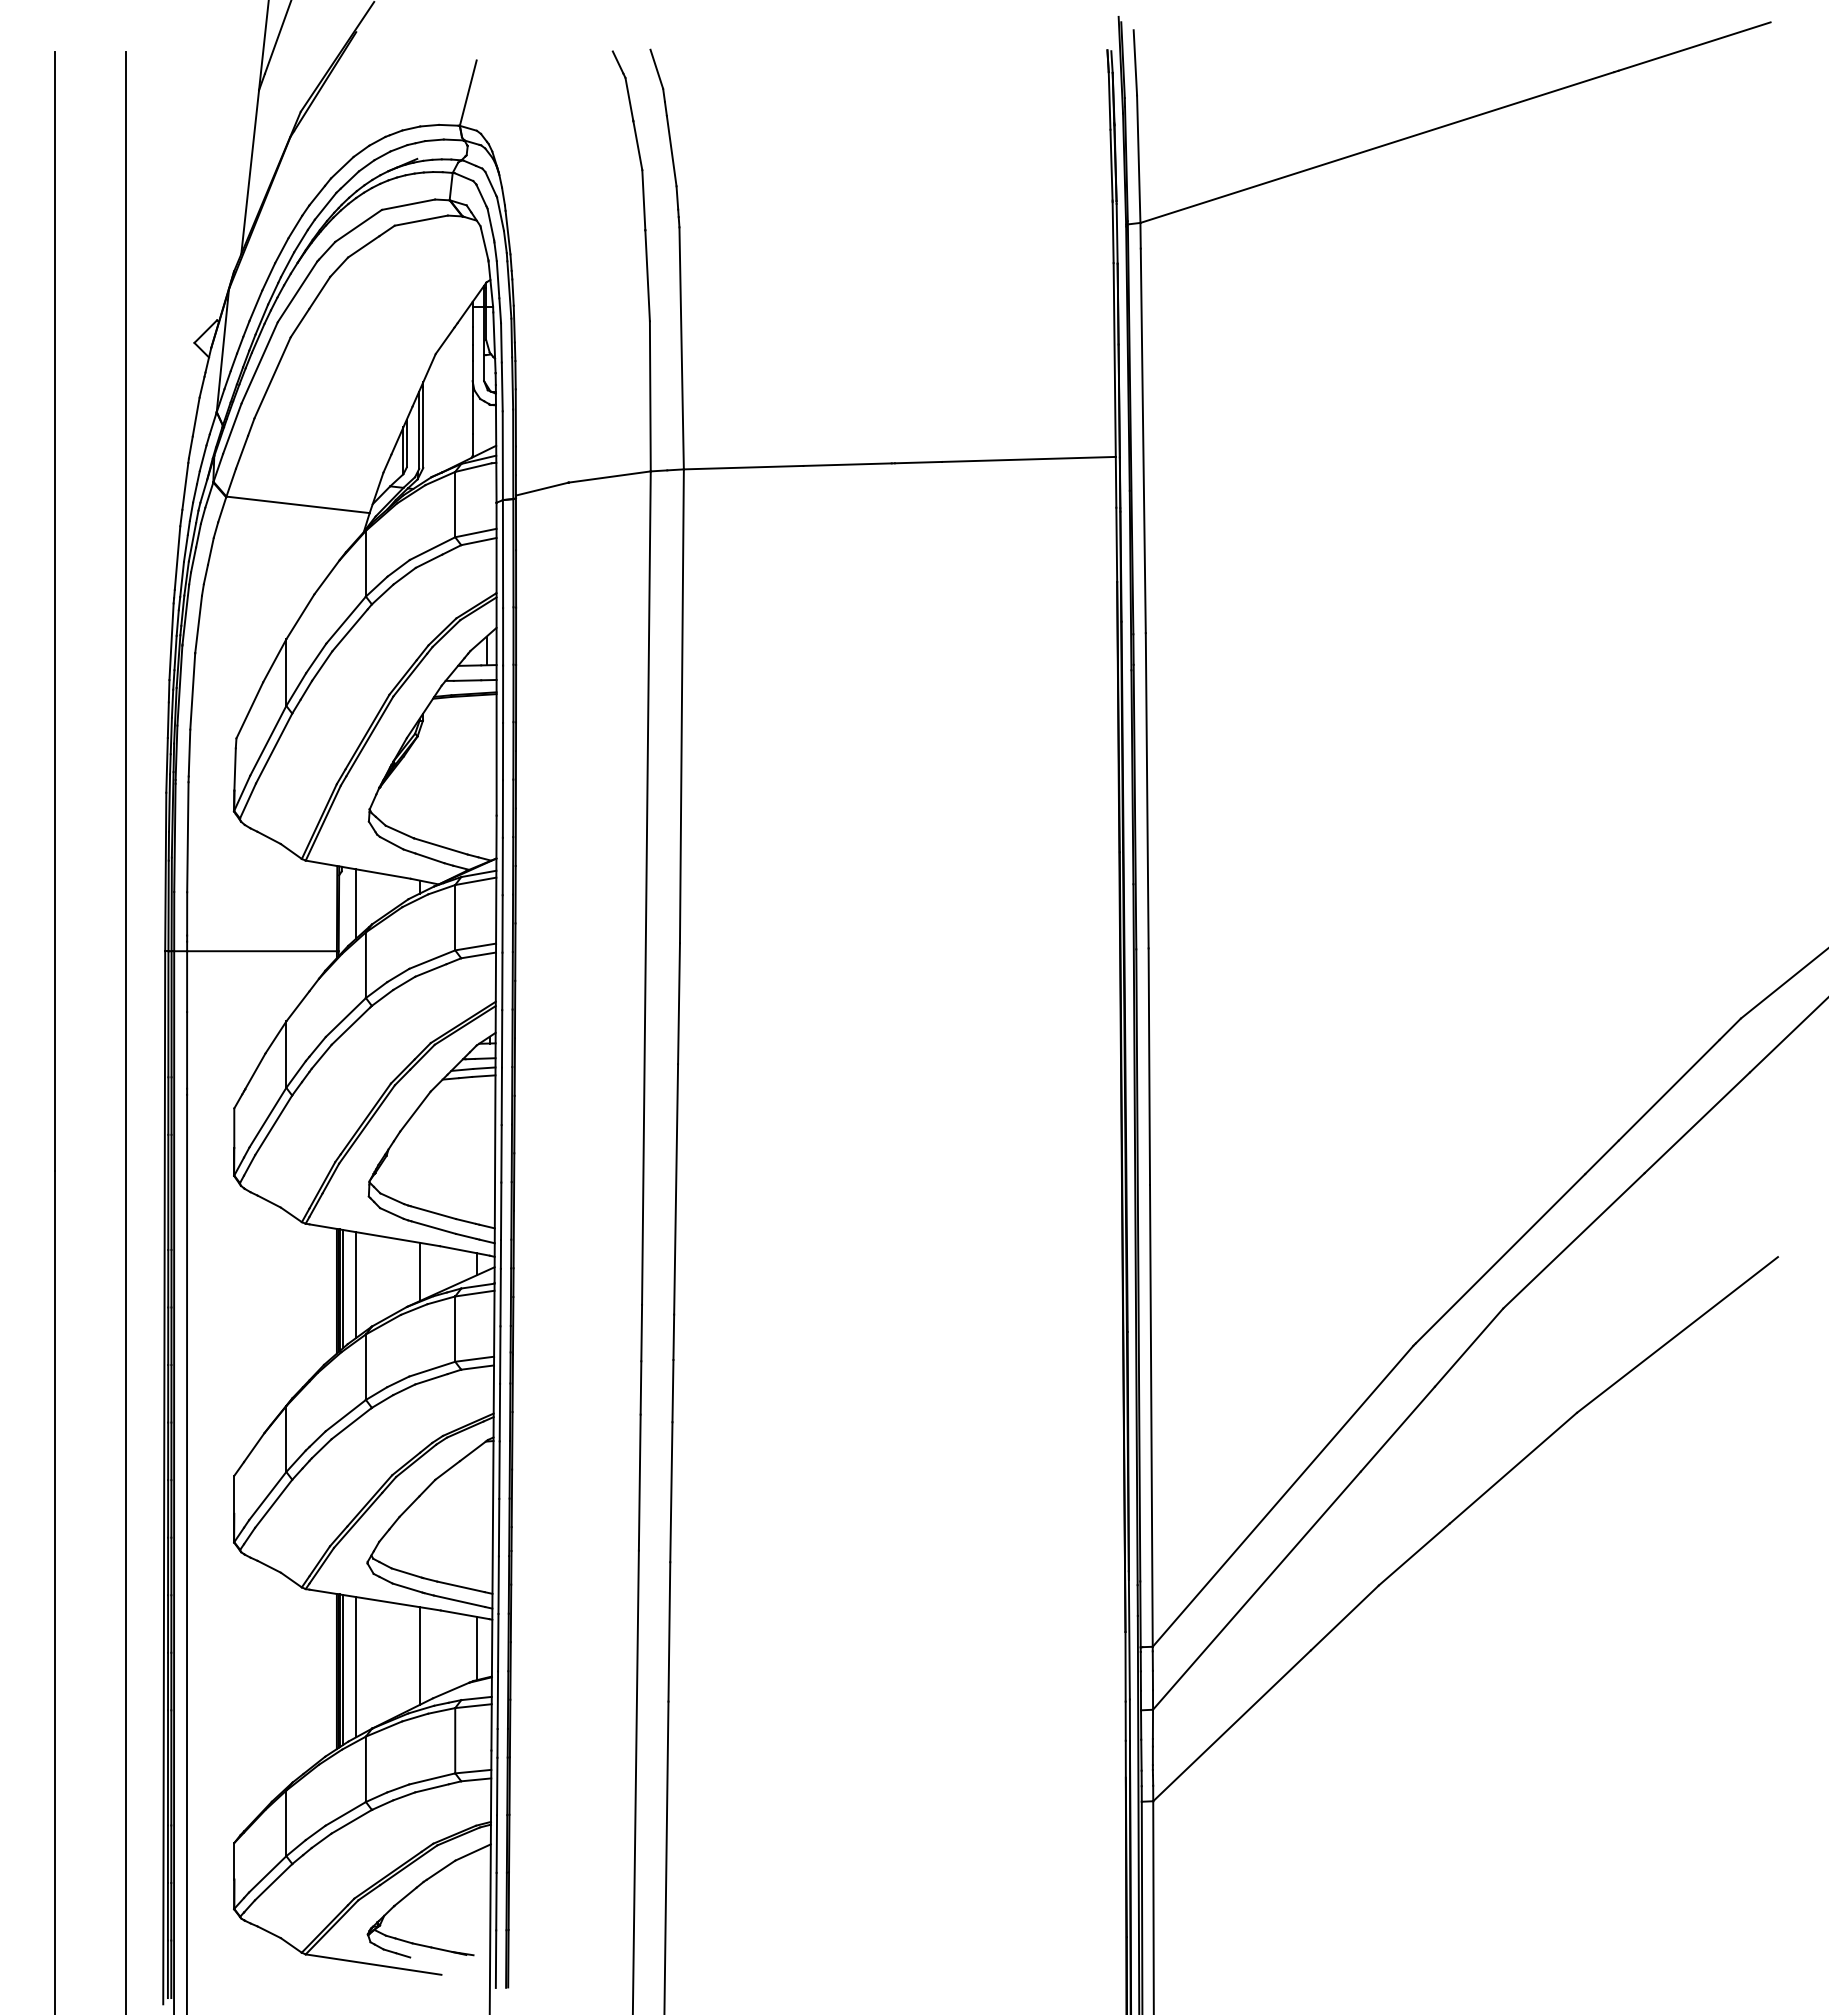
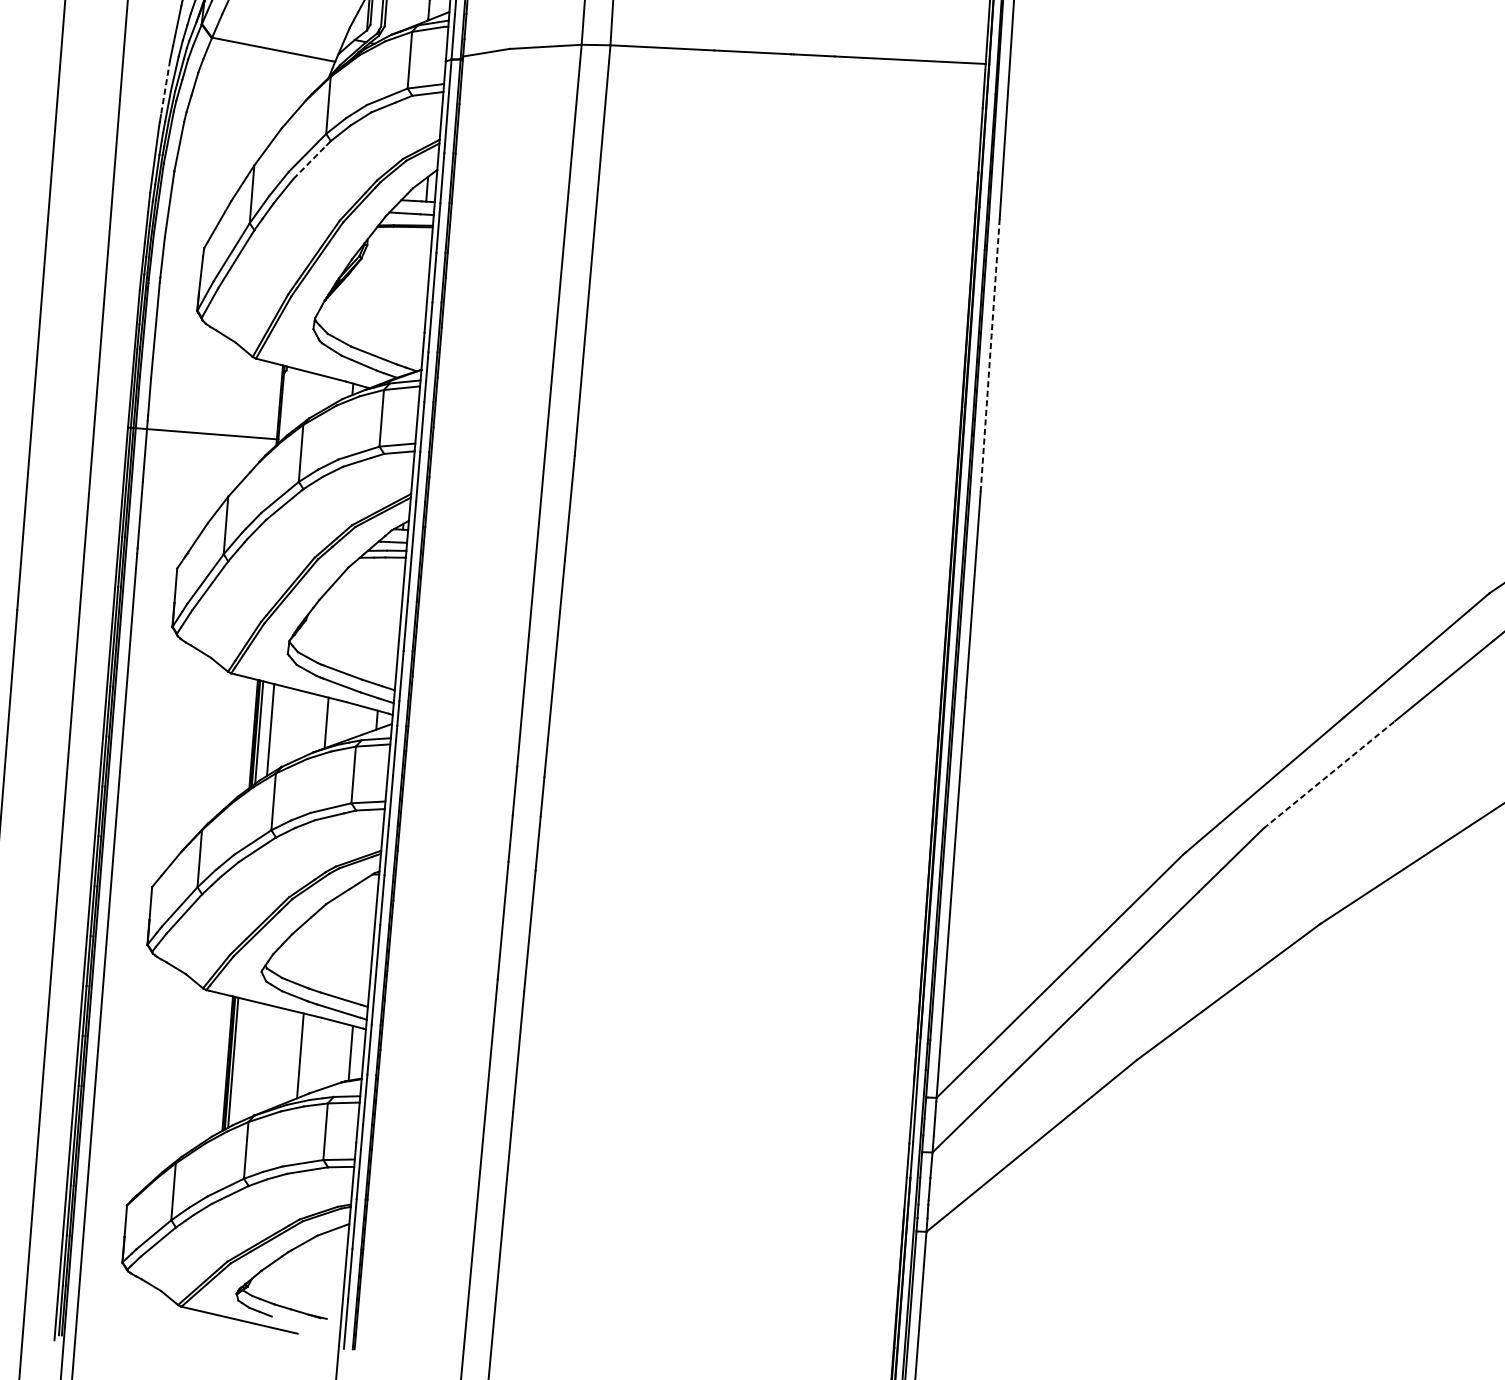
line: (177, 558) -> (165, 88), solid -> dashed
line: (350, 629) -> (310, 161), solid -> dashed
line: (1147, 790) -> (990, 355), solid -> dashed
line: (356, 903) -> (297, 399), removed
line: (1573, 1240) -> (1329, 774), solid -> dashed
line: (356, 1667) -> (244, 1061), removed

